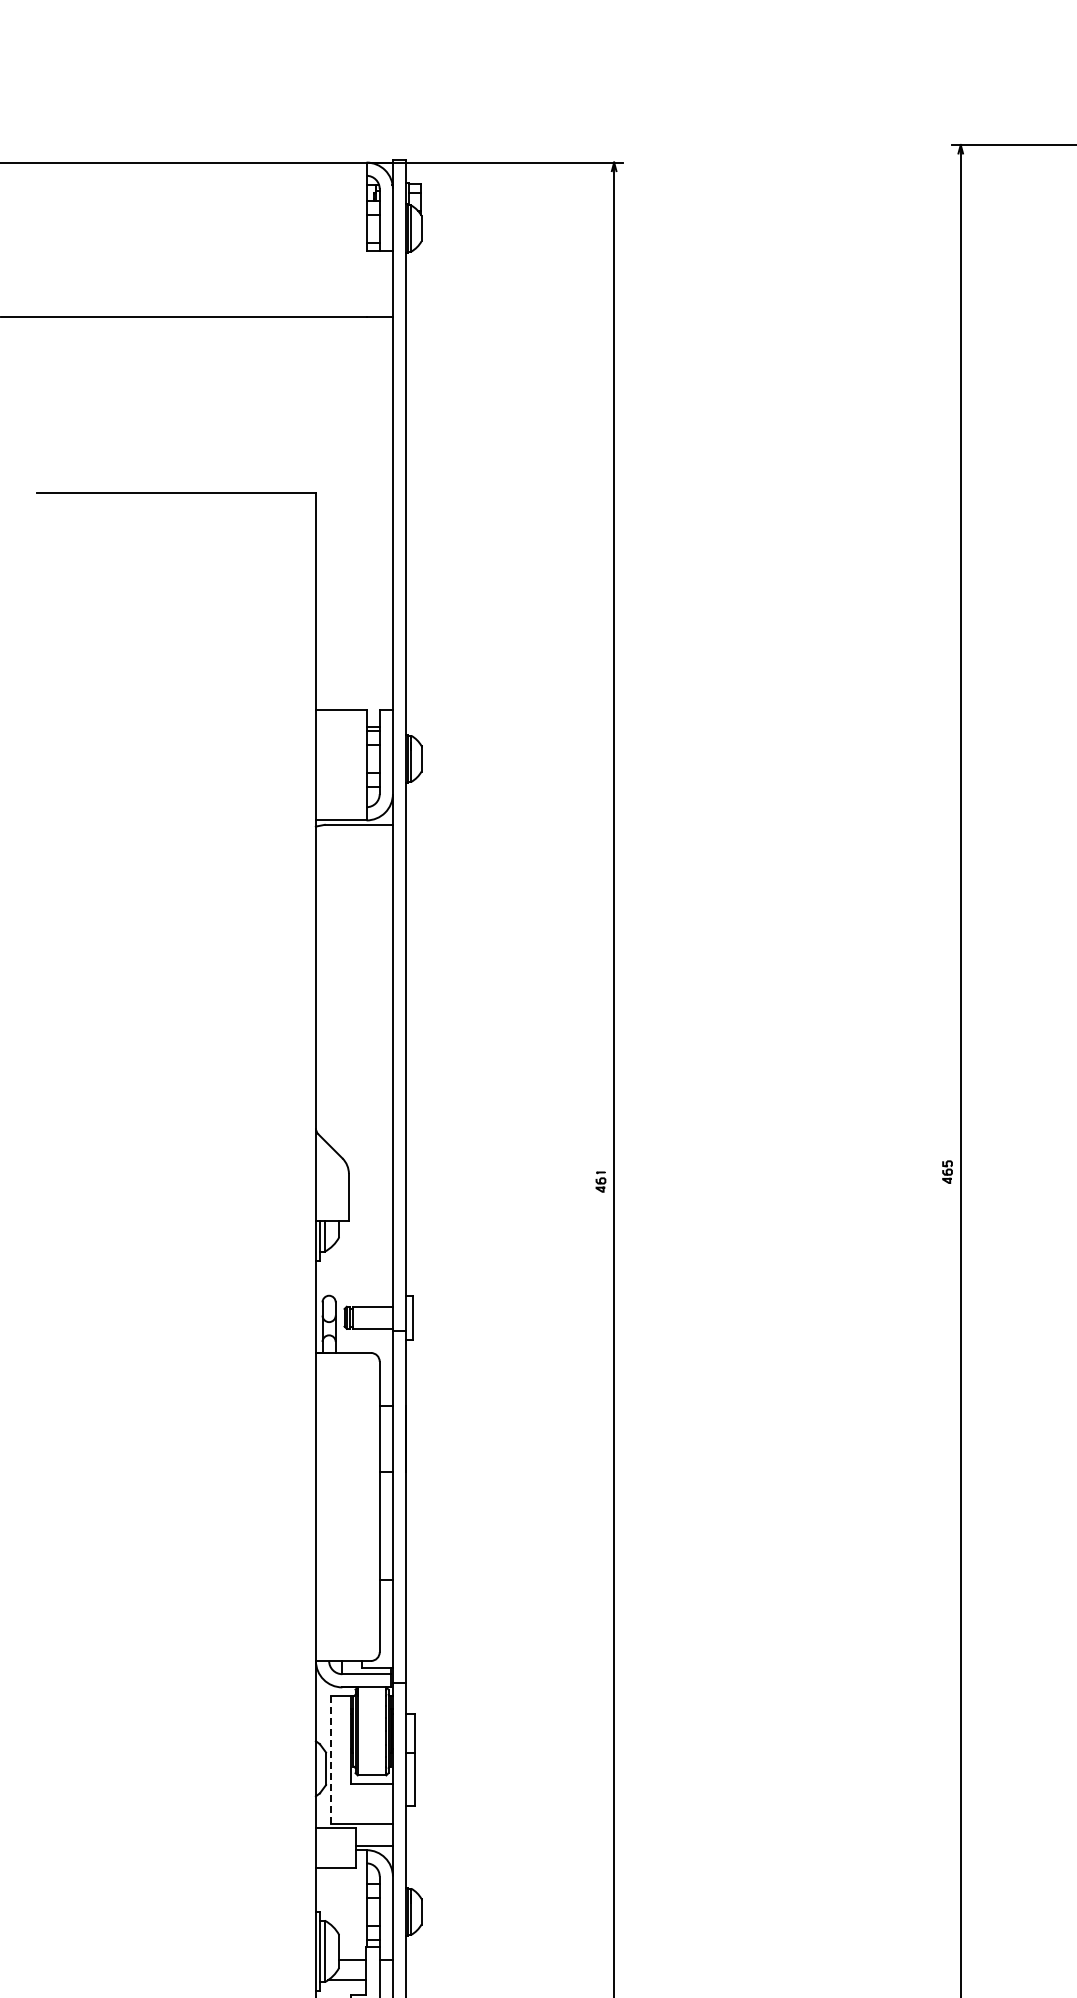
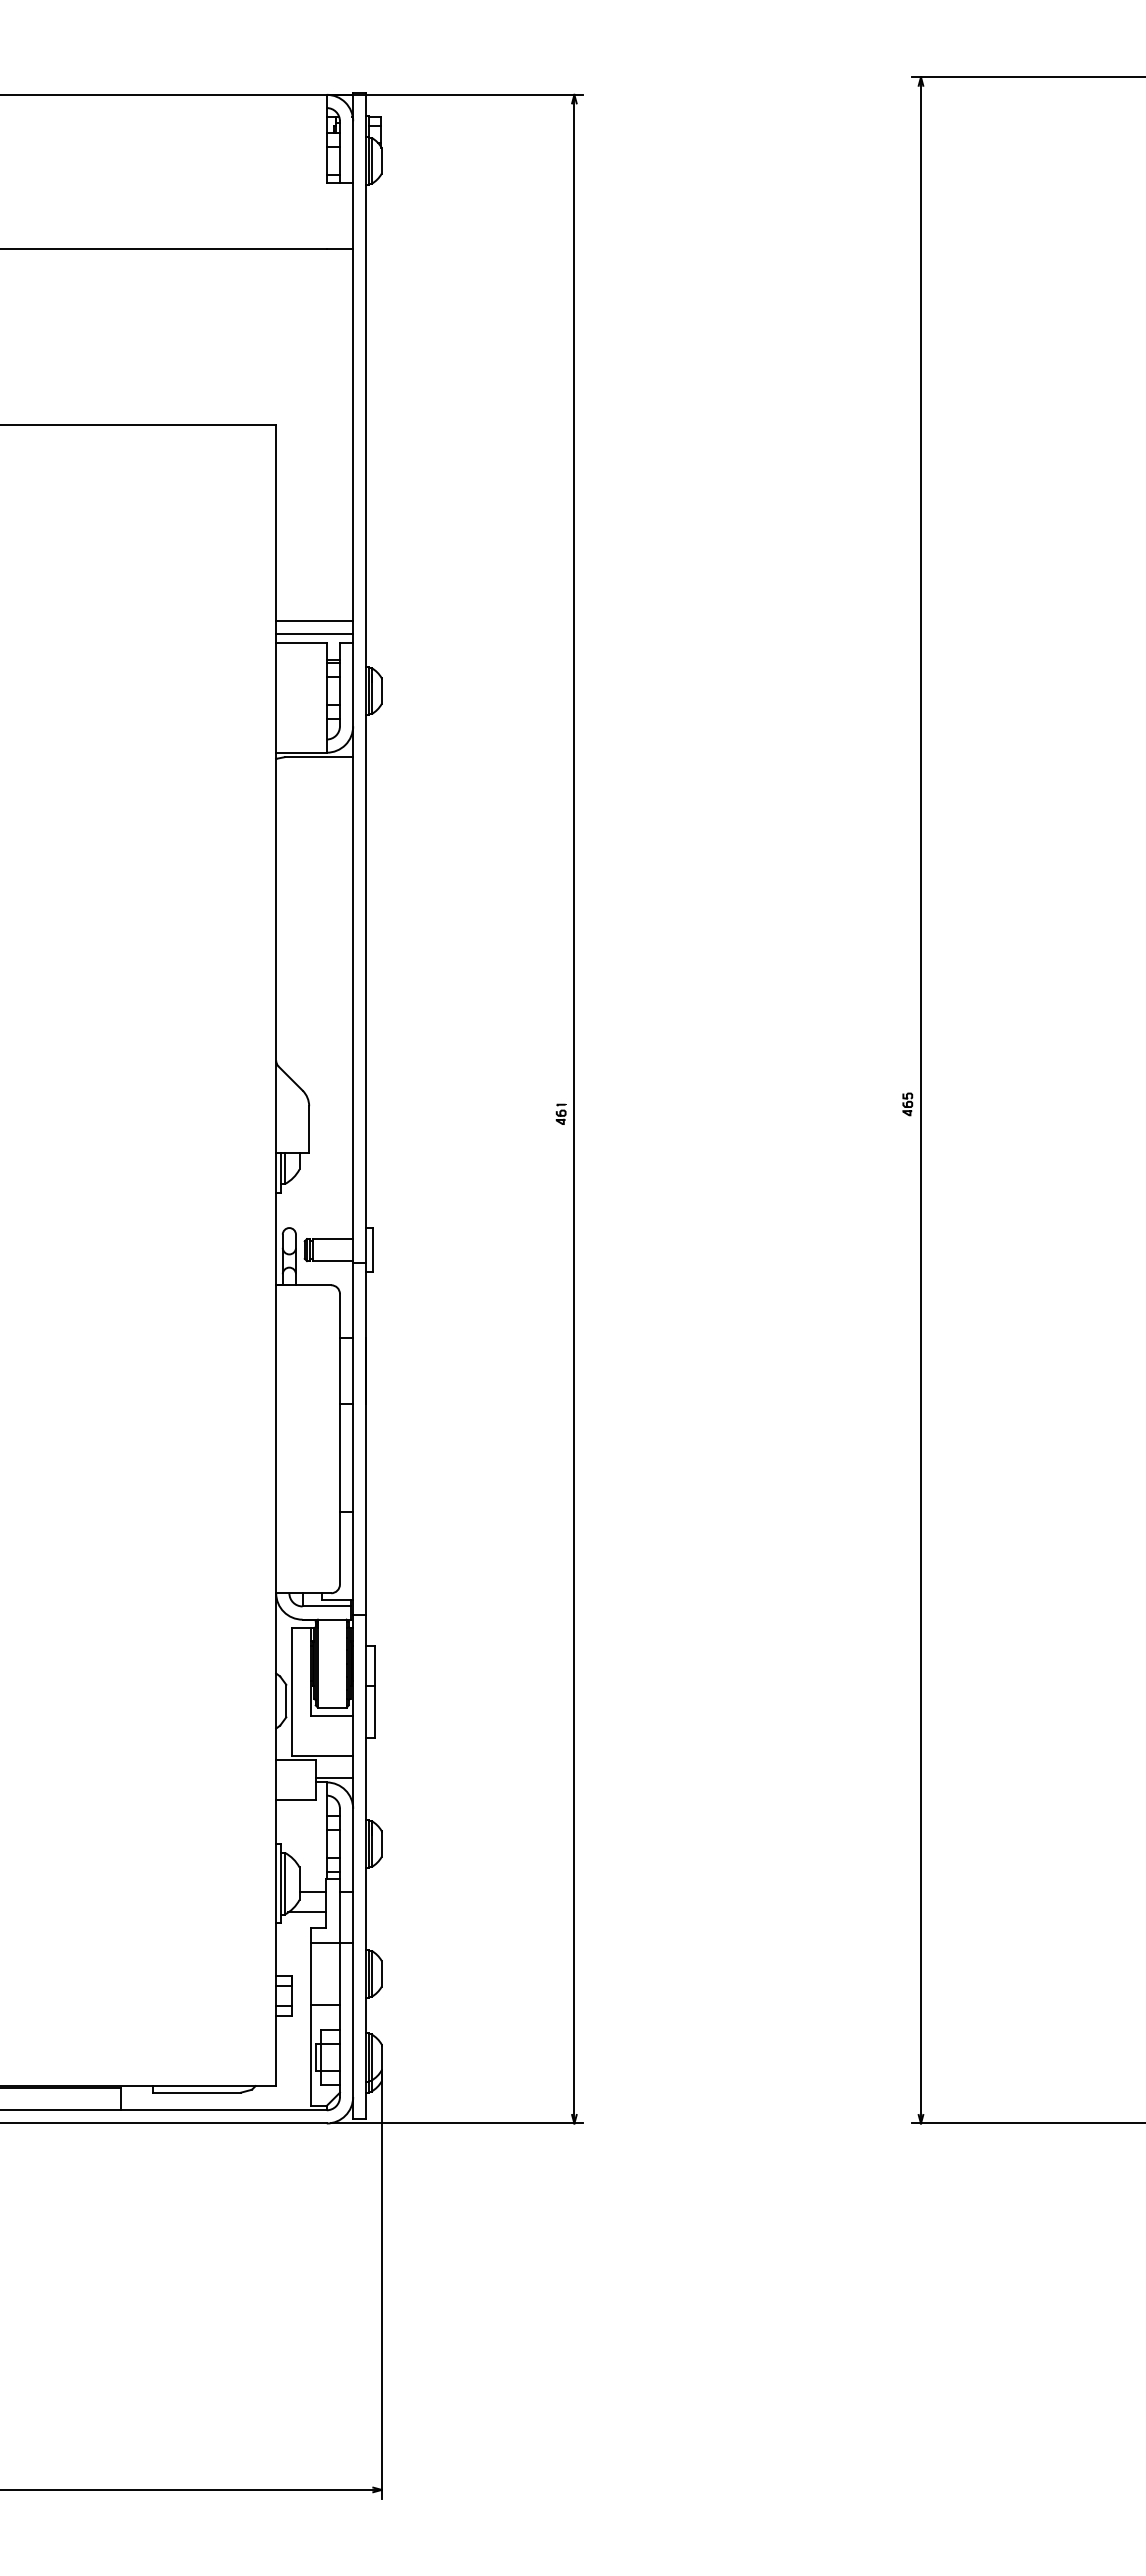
line: (354, 689) -> (314, 621), added
line: (354, 702) -> (314, 634), added
line: (331, 1760) -> (291, 1692), dashed -> solid

